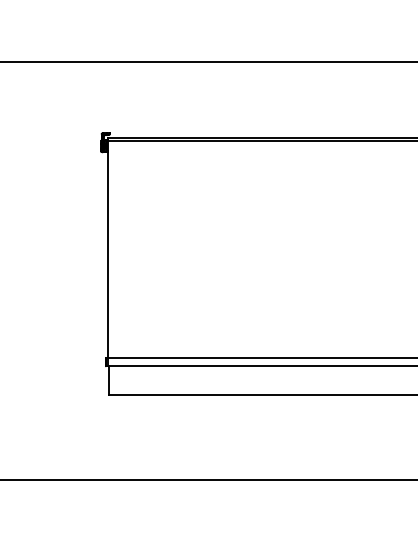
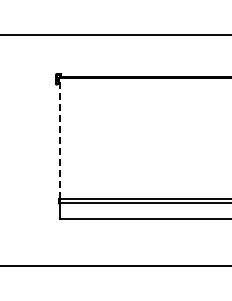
line: (107, 247) -> (59, 137), solid -> dashed

